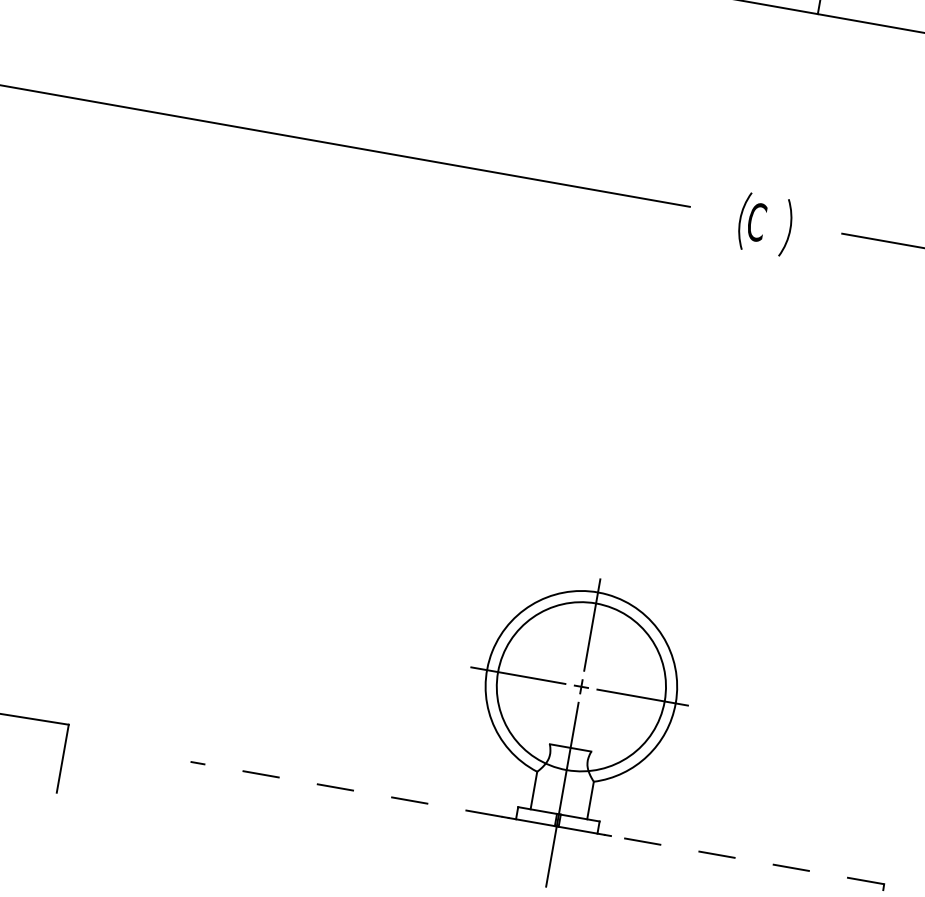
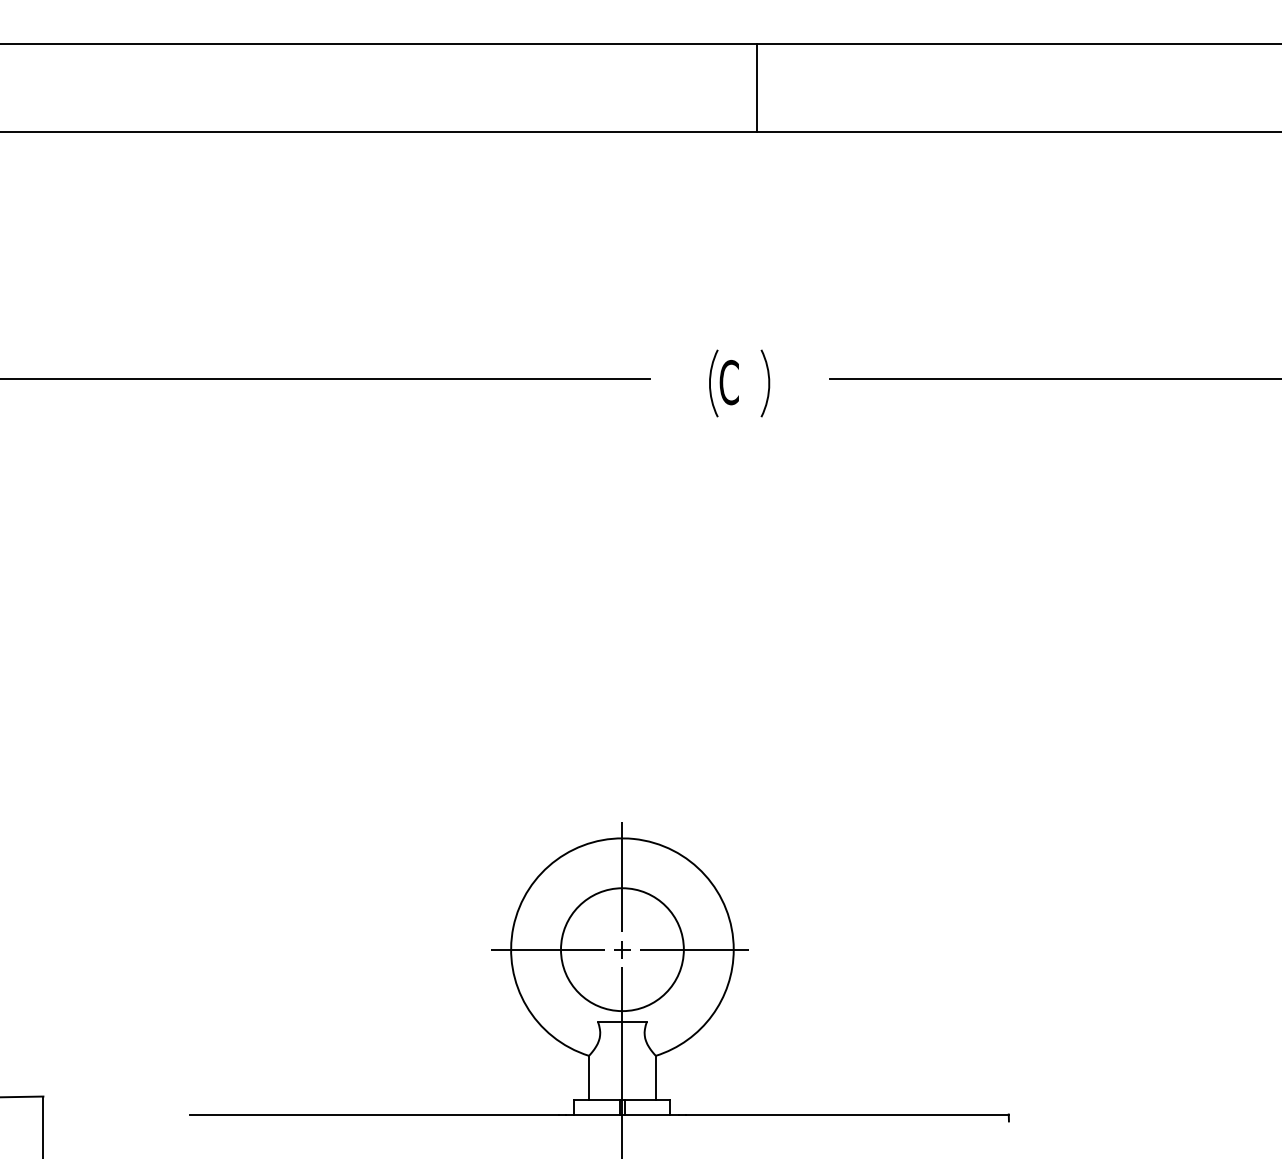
circle: (580, 686) -> (621, 949), size x0.62
line: (345, 789) -> (373, 1114), dashed -> solid
line: (747, 860) -> (847, 1114), dashed -> solid

